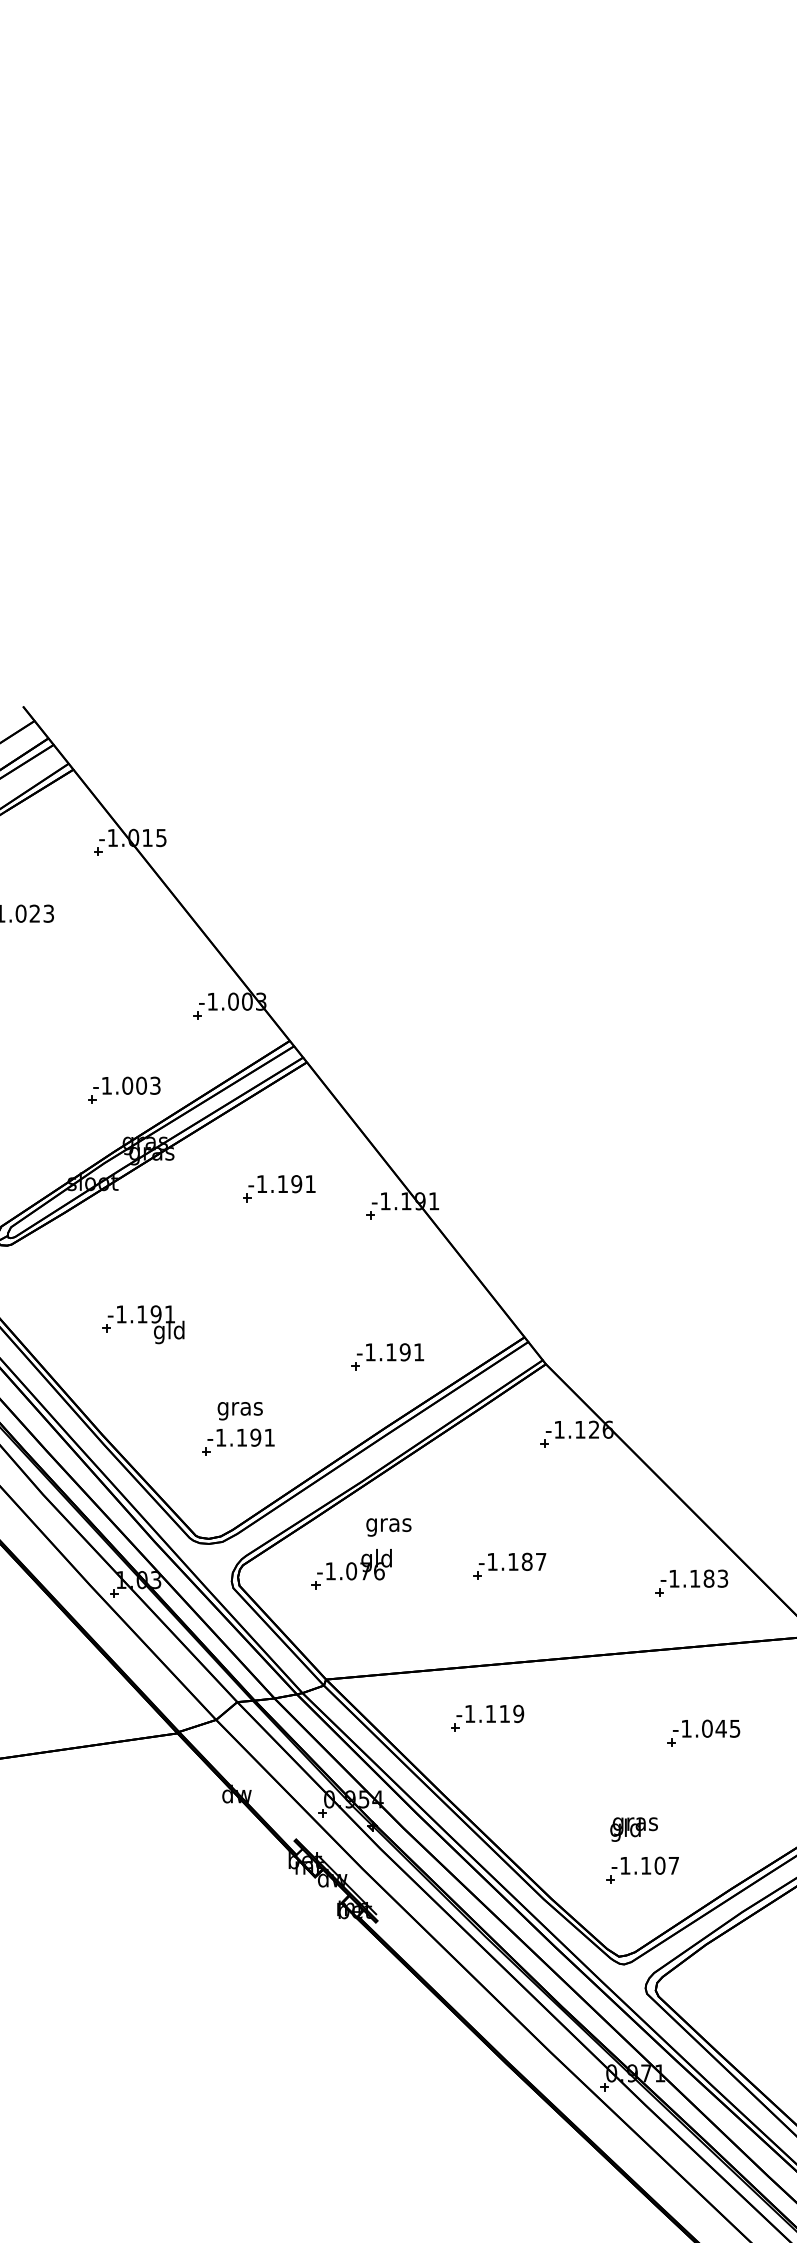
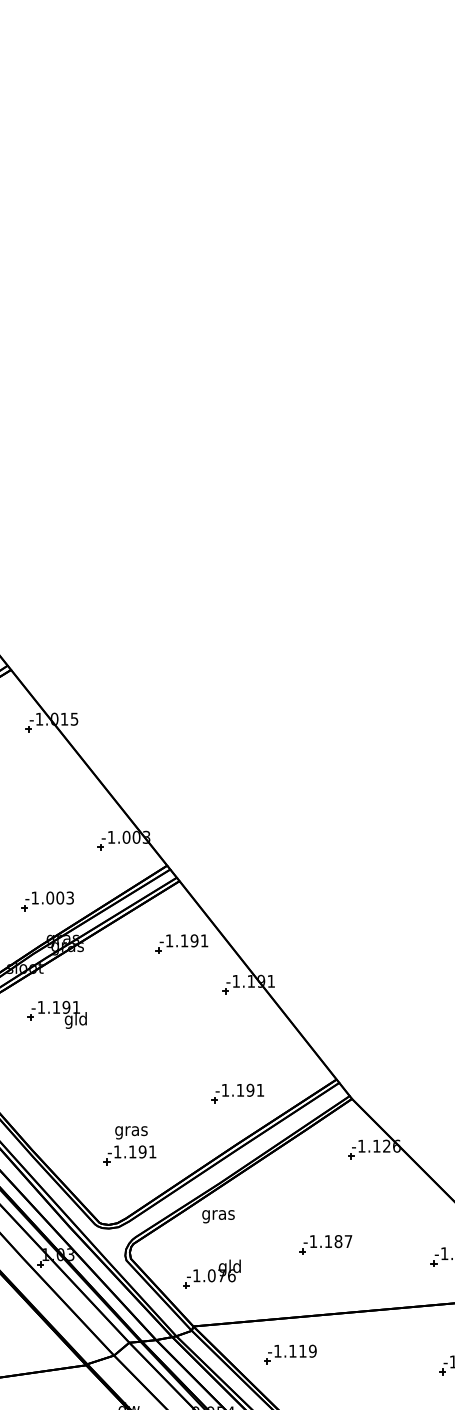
part: (279, 1188) -> (182, 944), moved
part: (143, 1324) -> (57, 1014), moved
text: (388, 1527) -> (218, 1216), moved
part: (351, 1569) -> (211, 1274), moved
part: (487, 1717) -> (290, 1353), moved

